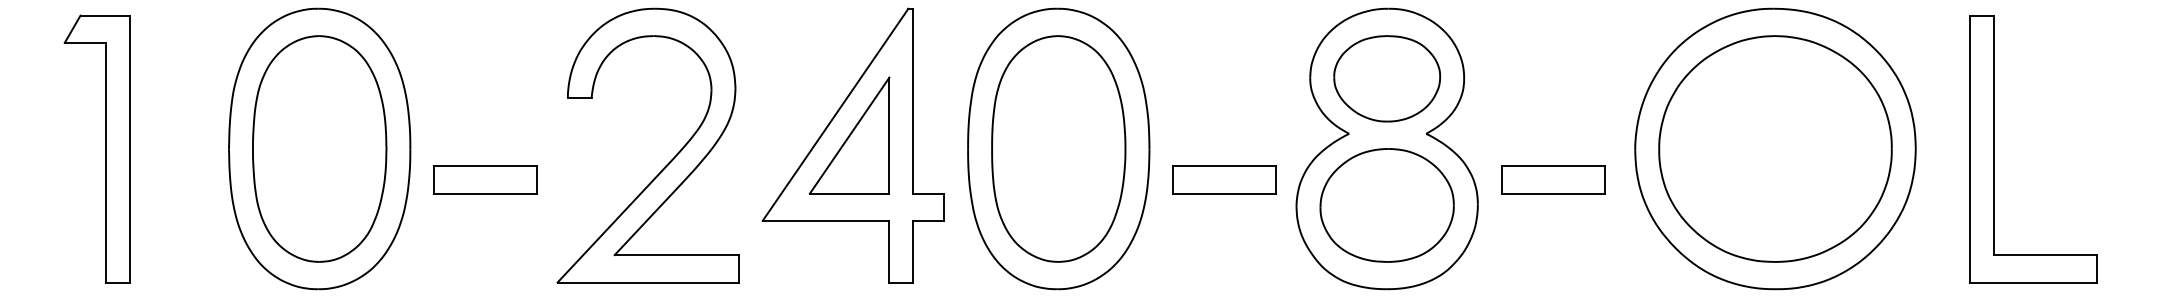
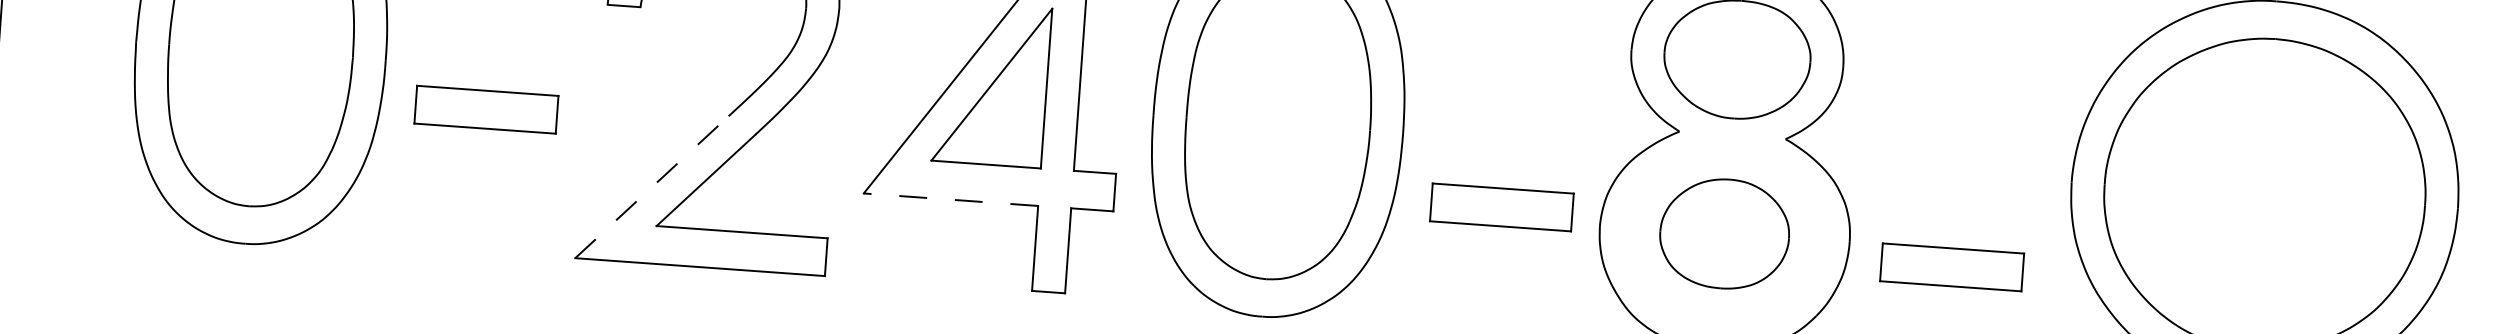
part: (1224, 179) -> (1501, 206), moved
part: (1553, 179) -> (1952, 266), moved
part: (1386, 205) -> (1723, 233), size x0.7
line: (825, 220) -> (950, 199), solid -> dashed
line: (609, 227) -> (652, 187), solid -> dashed

